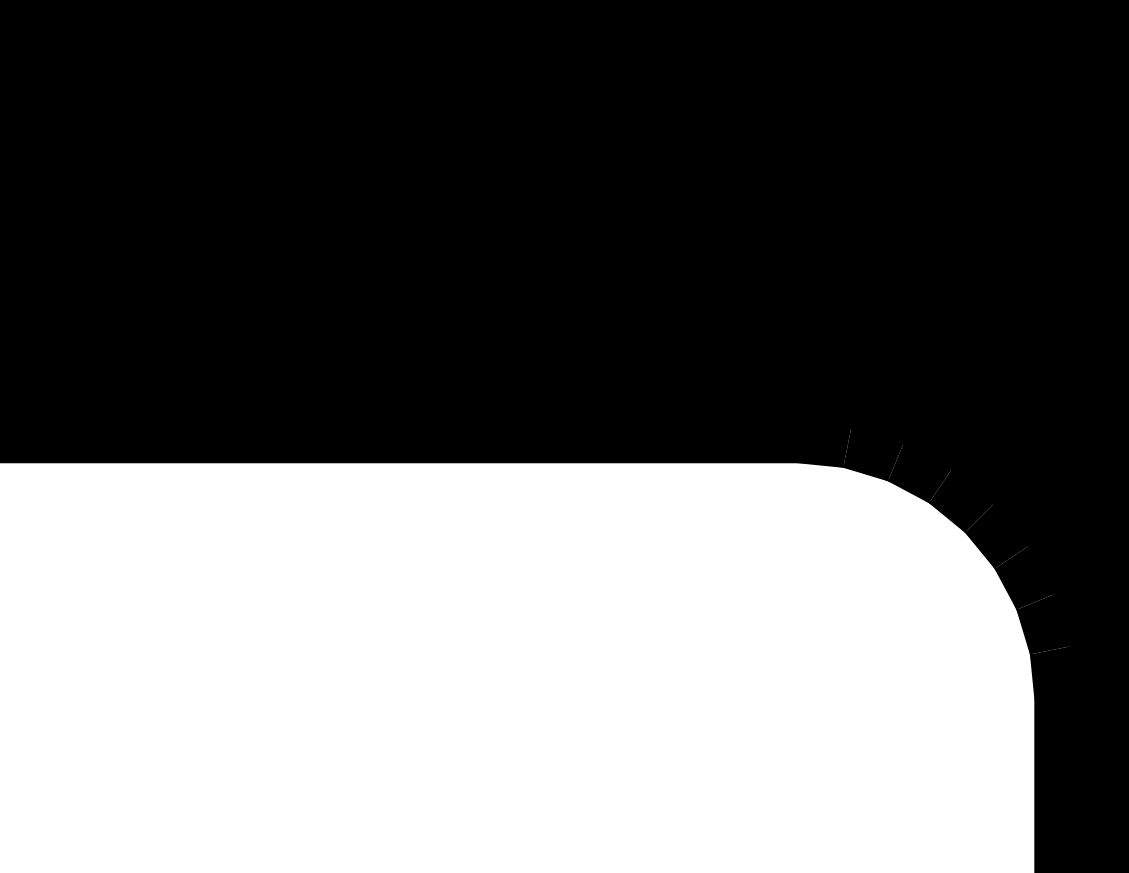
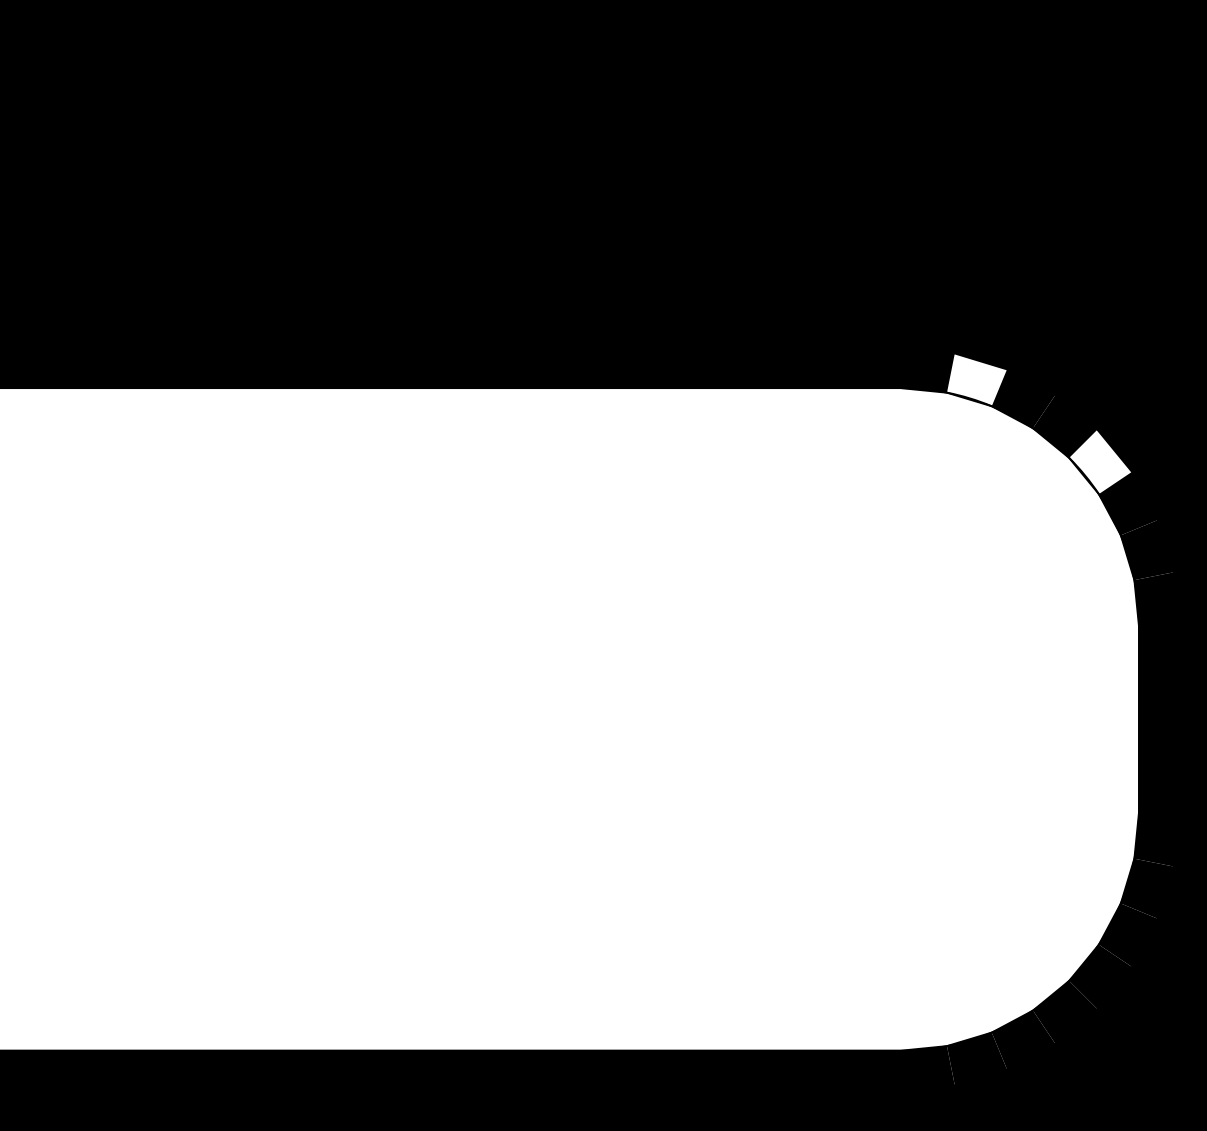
fill: (872, 453) -> (976, 379), removed
fill: (996, 535) -> (1100, 461), removed

